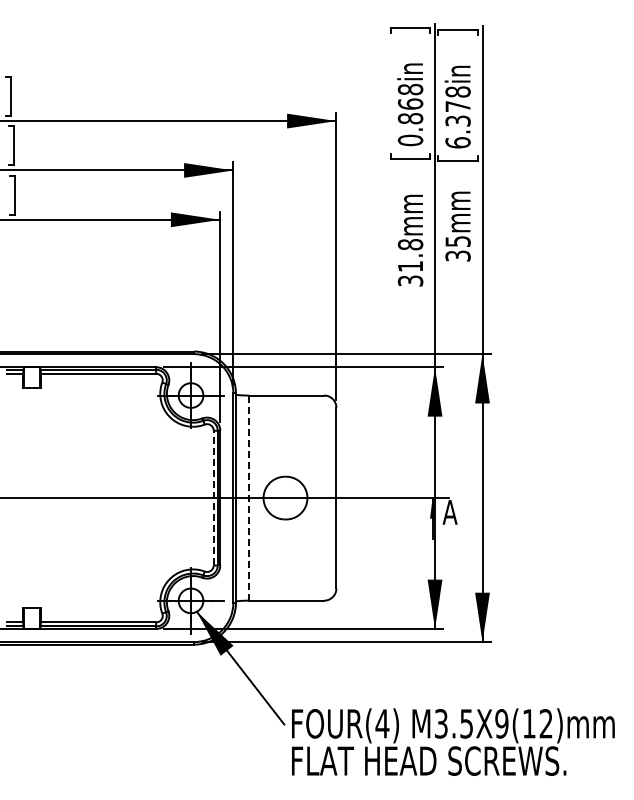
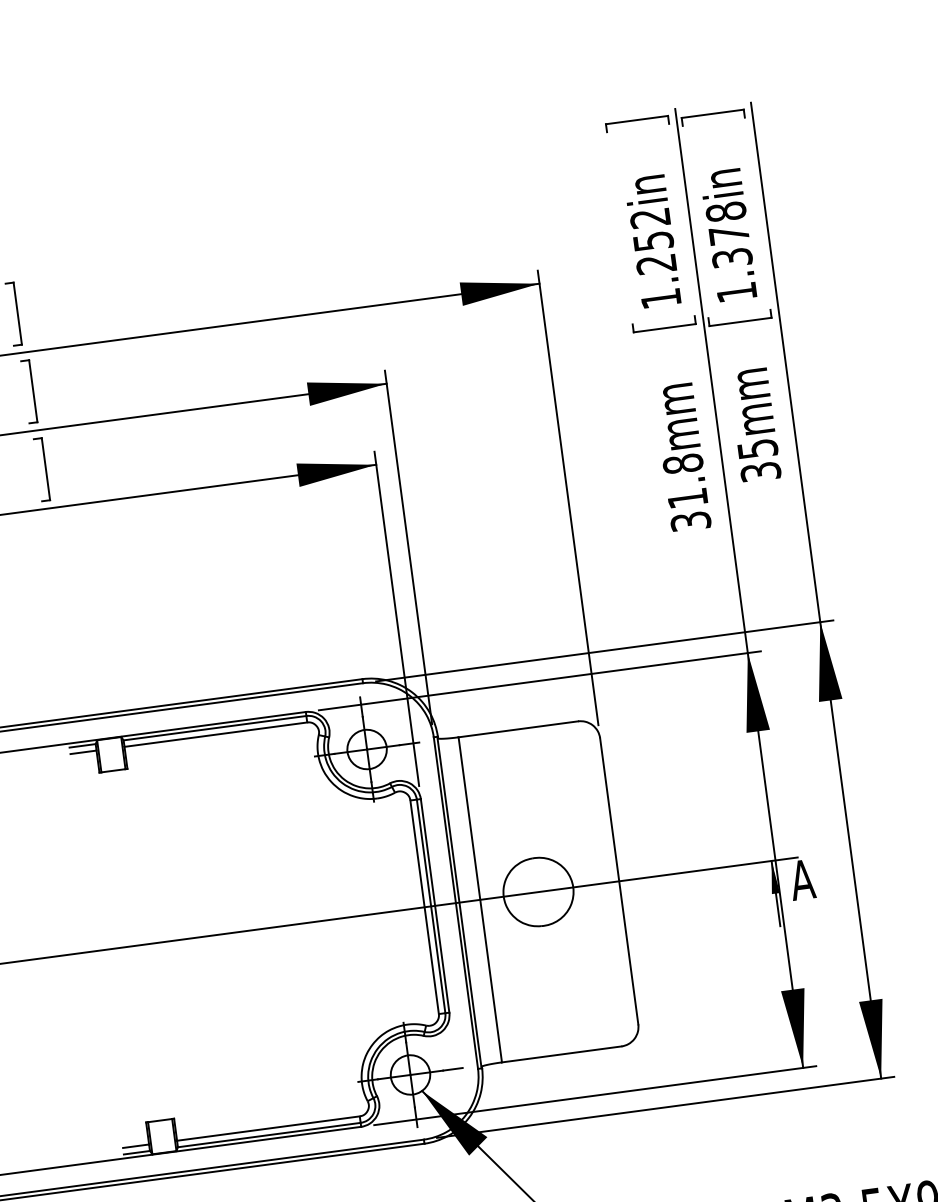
text: (410, 115) -> (655, 259), 0.868in -> 1.252in
text: (457, 142) -> (735, 292), 6.378in -> 1.378in
line: (213, 497) -> (424, 906), dashed -> solid
line: (248, 498) -> (479, 900), dashed -> solid

